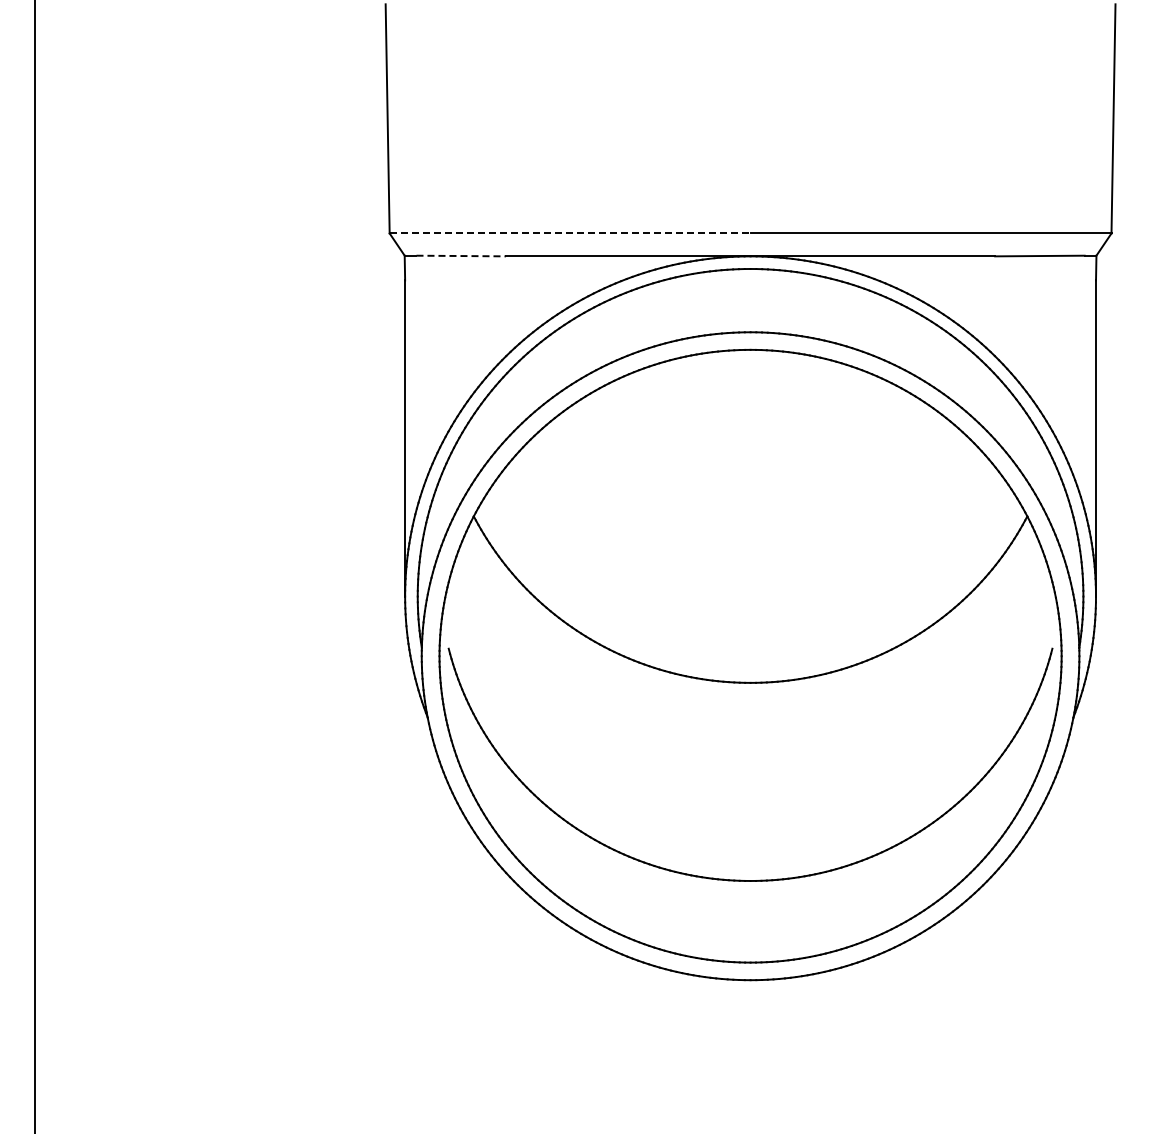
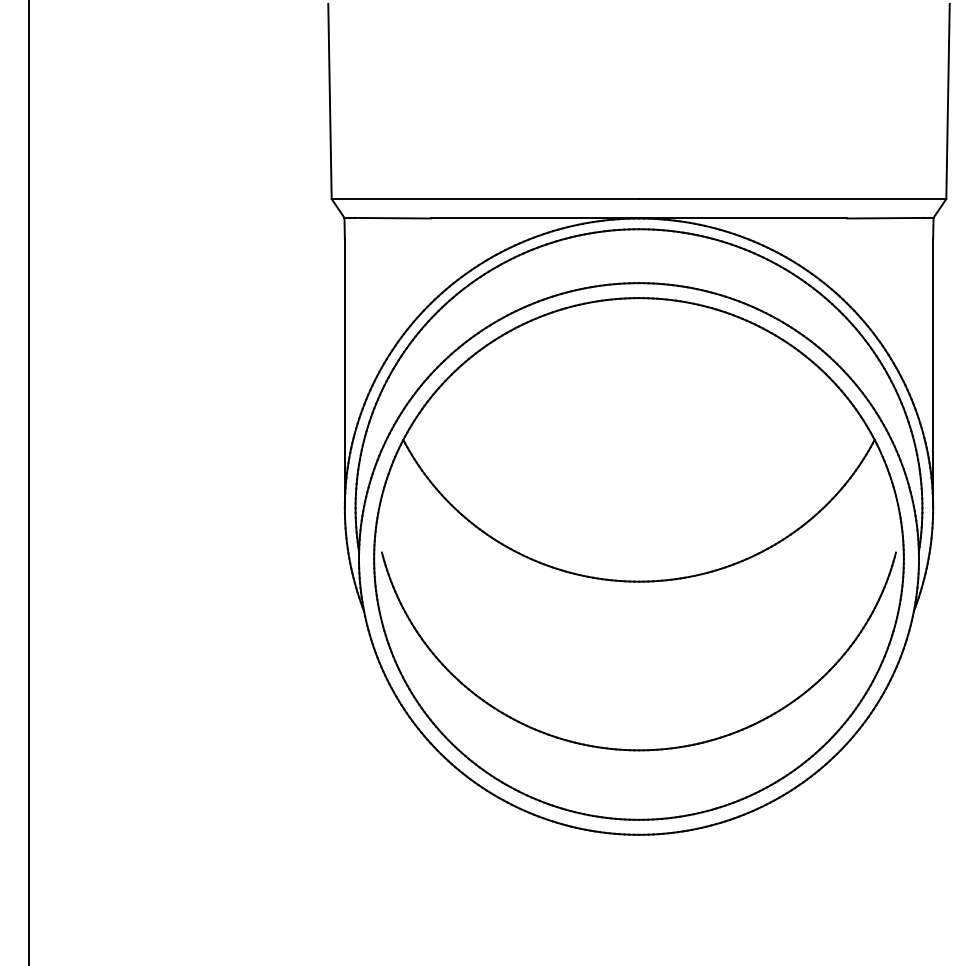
line: (570, 233) -> (485, 199), dashed -> solid
line: (461, 256) -> (392, 218), dashed -> solid

